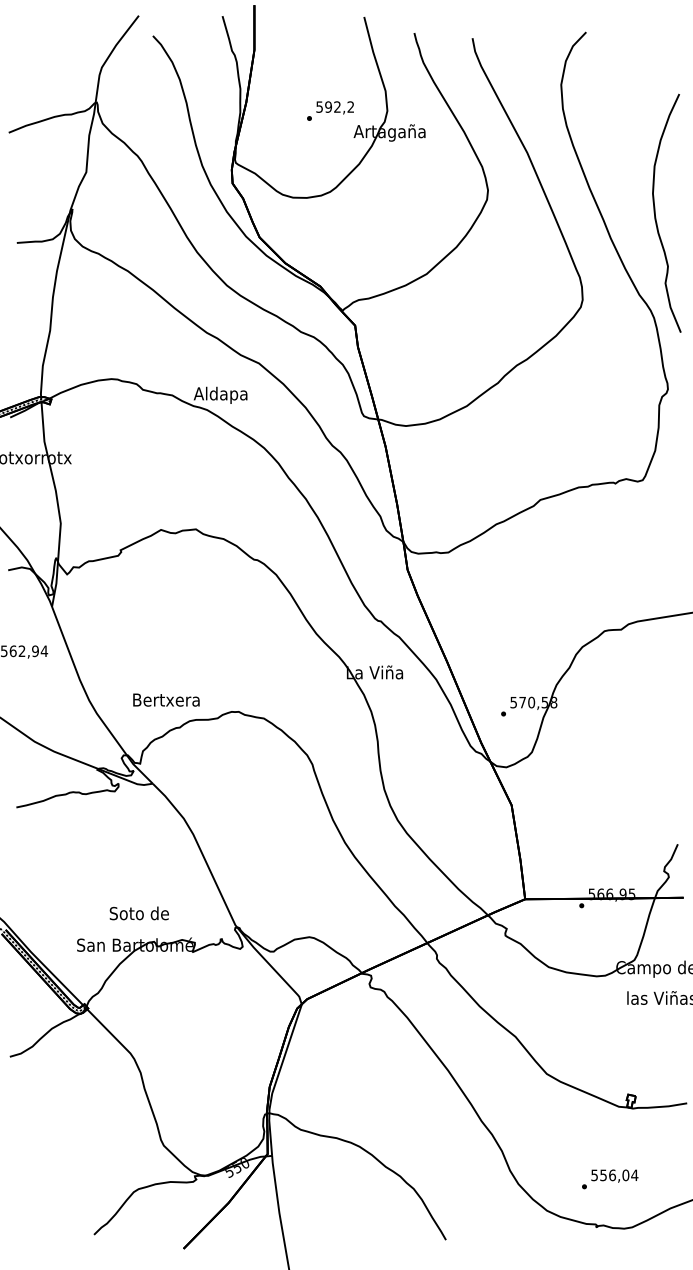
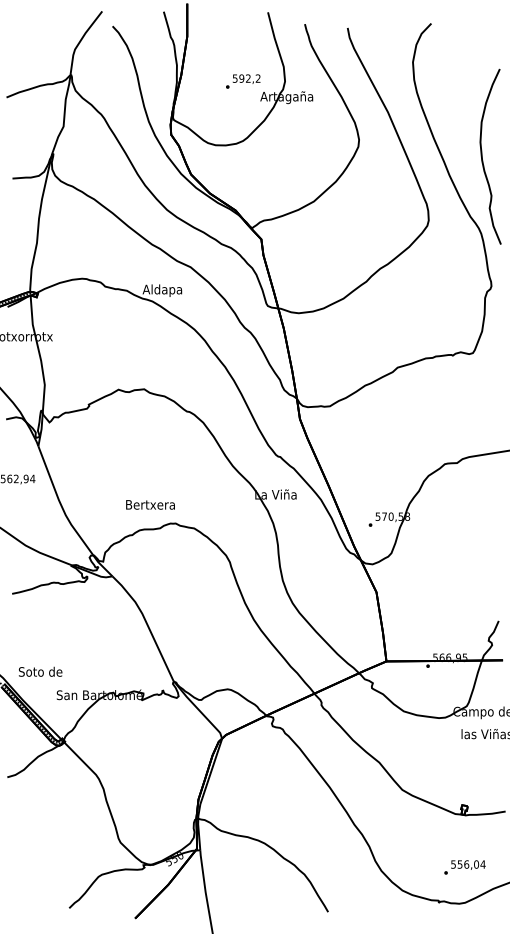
text: (166, 699) -> (150, 504), moved
text: (139, 912) -> (40, 671), moved
text: (609, 1179) -> (464, 867), moved

